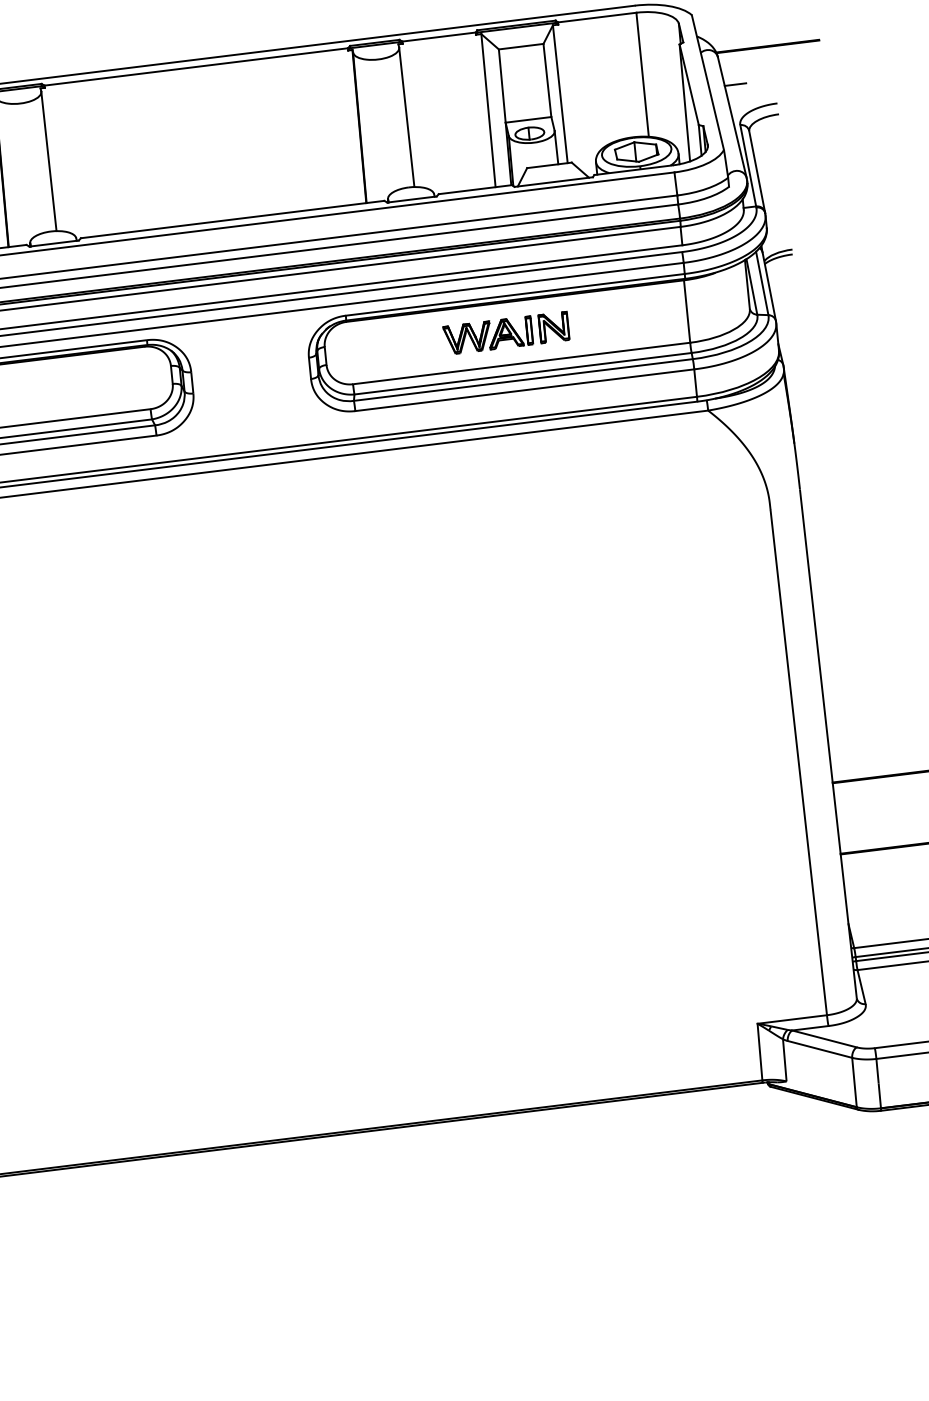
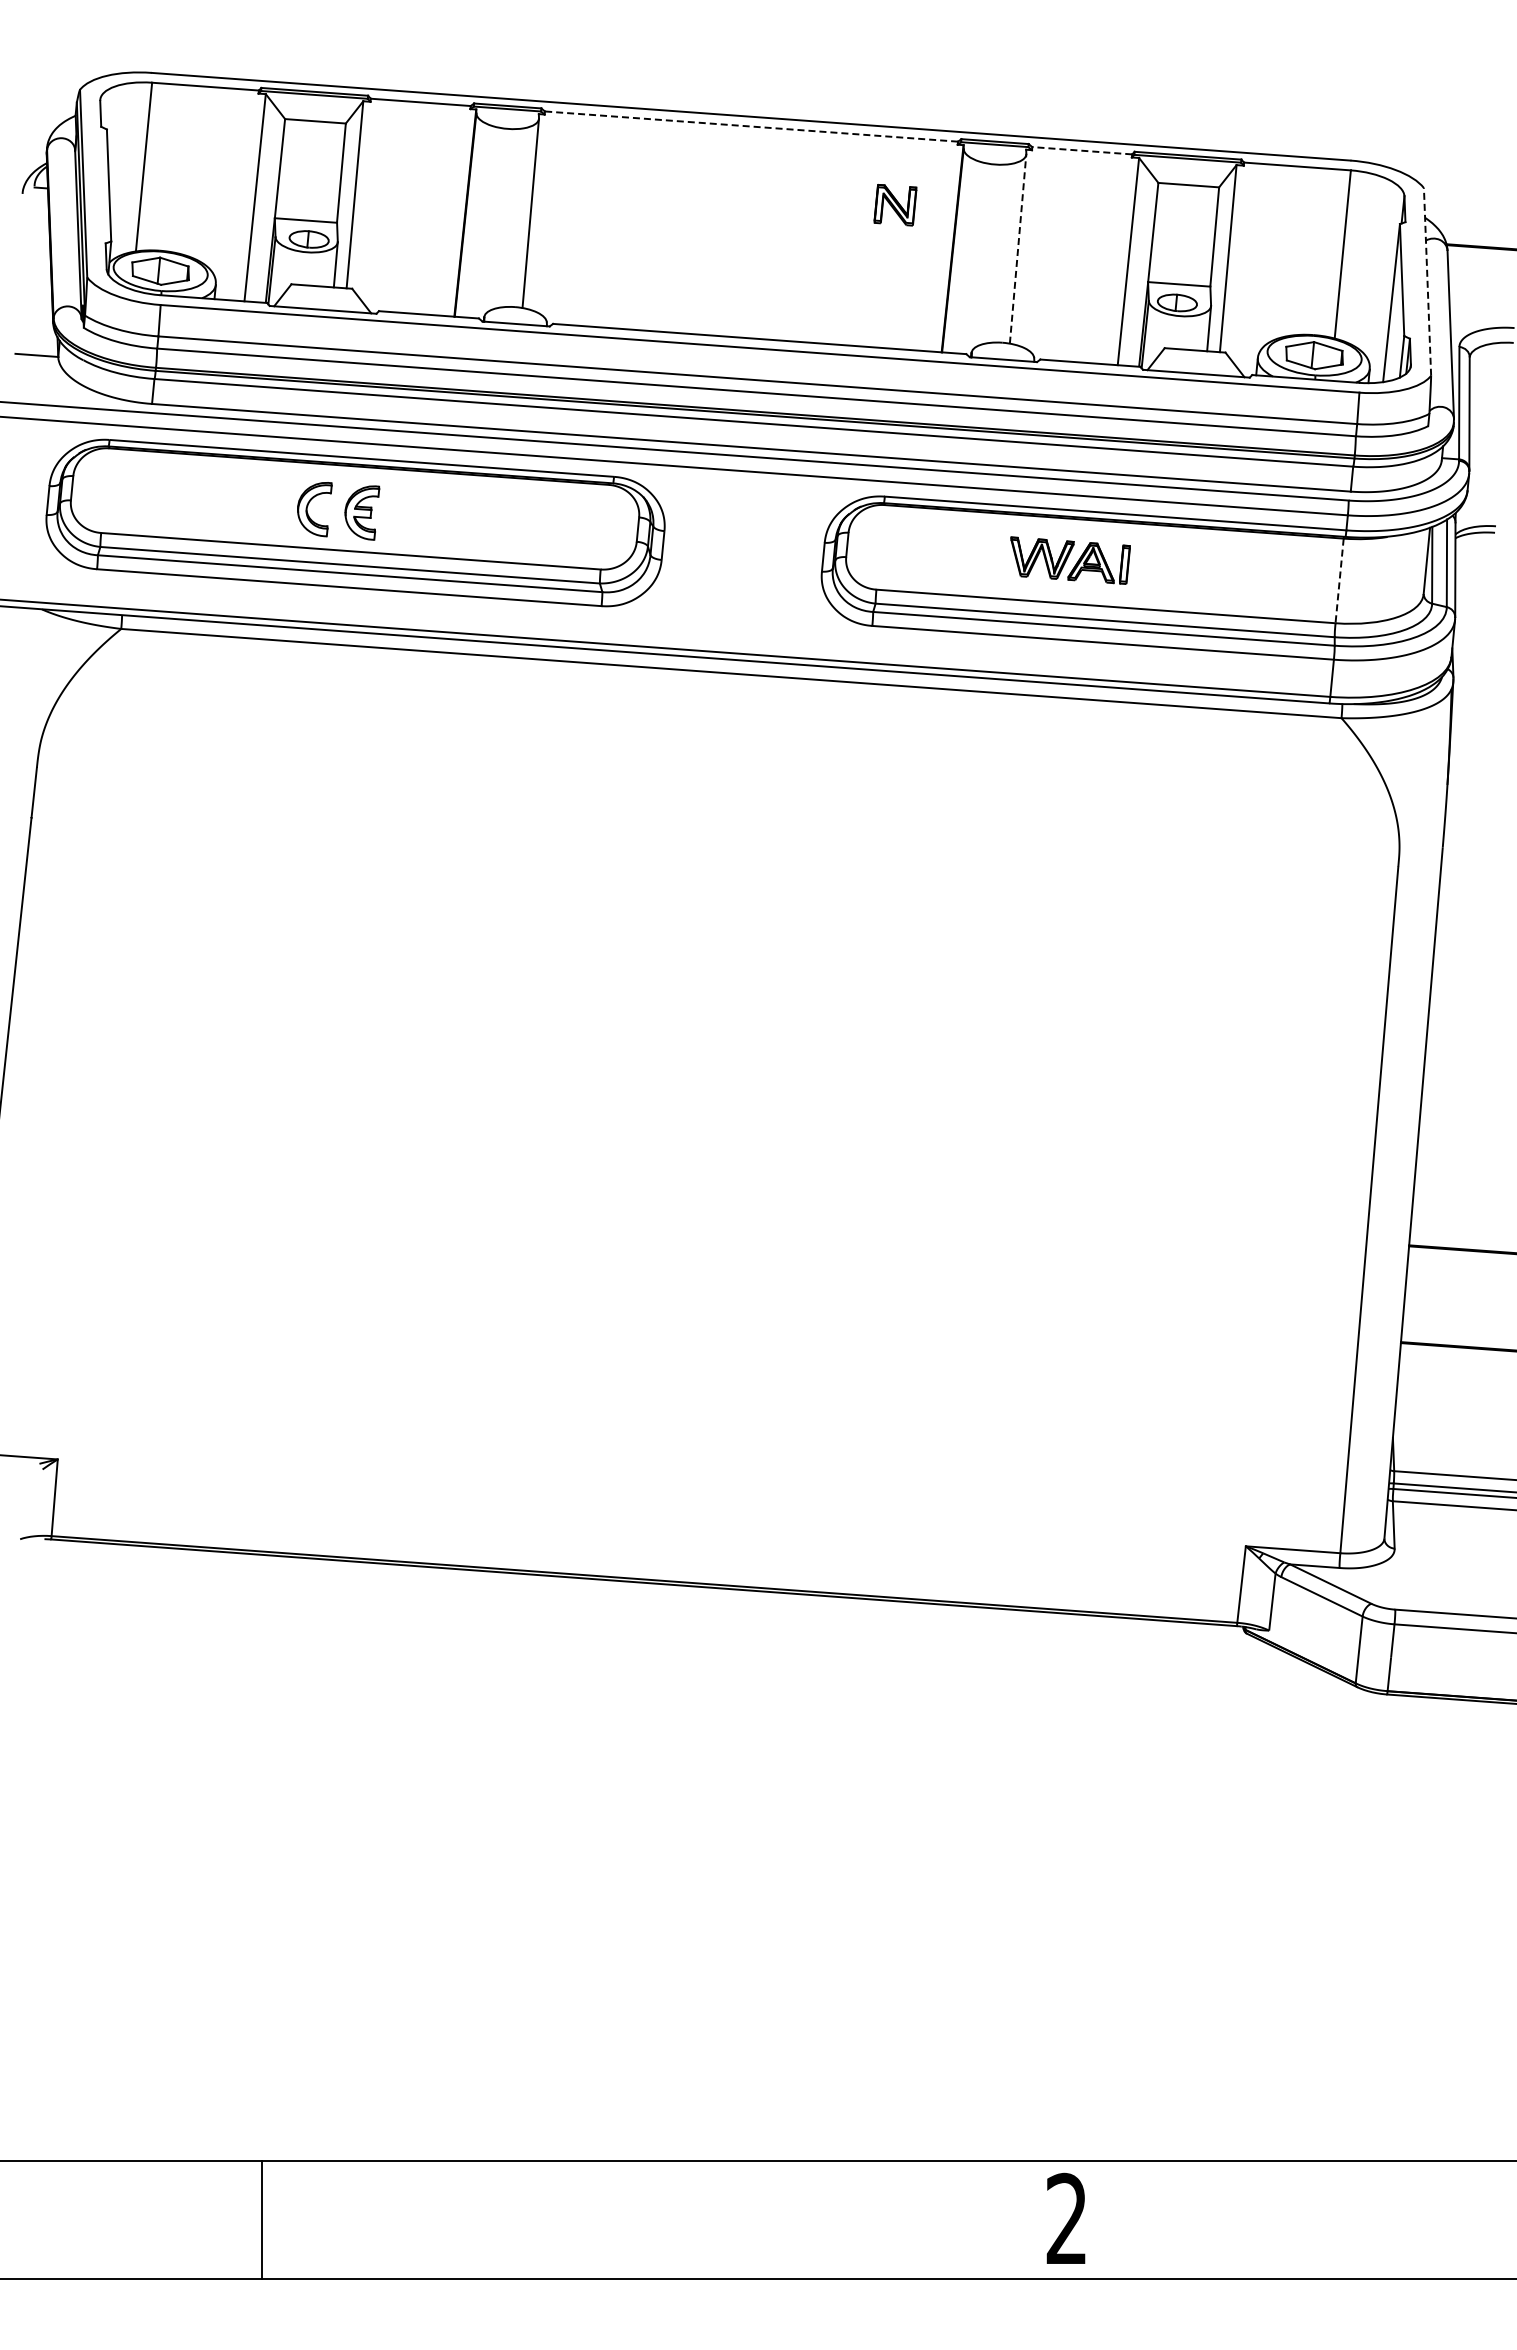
line: (438, 36) -> (1081, 150), solid -> dashed
line: (196, 66) -> (751, 126), solid -> dashed
line: (707, 82) -> (1427, 281), solid -> dashed
line: (735, 84) -> (1463, 291), removed
line: (407, 117) -> (1018, 249), solid -> dashed
line: (687, 311) -> (1339, 581), solid -> dashed
part: (554, 327) -> (895, 205), moved

